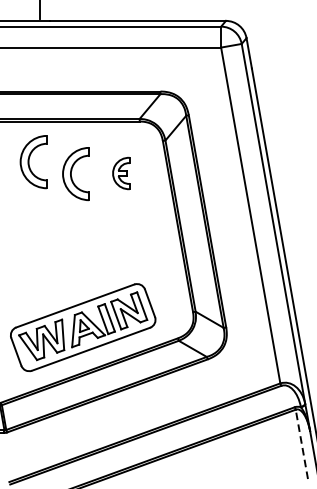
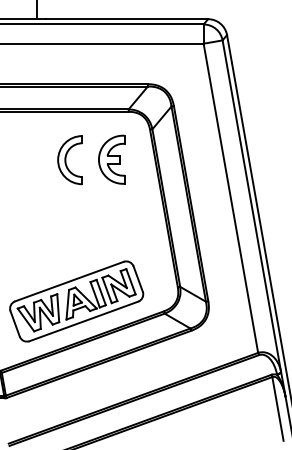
part: (33, 162) -> (30, 149), removed
part: (121, 173) -> (111, 159), size x1.67
line: (301, 443) -> (277, 408), dashed -> solid

